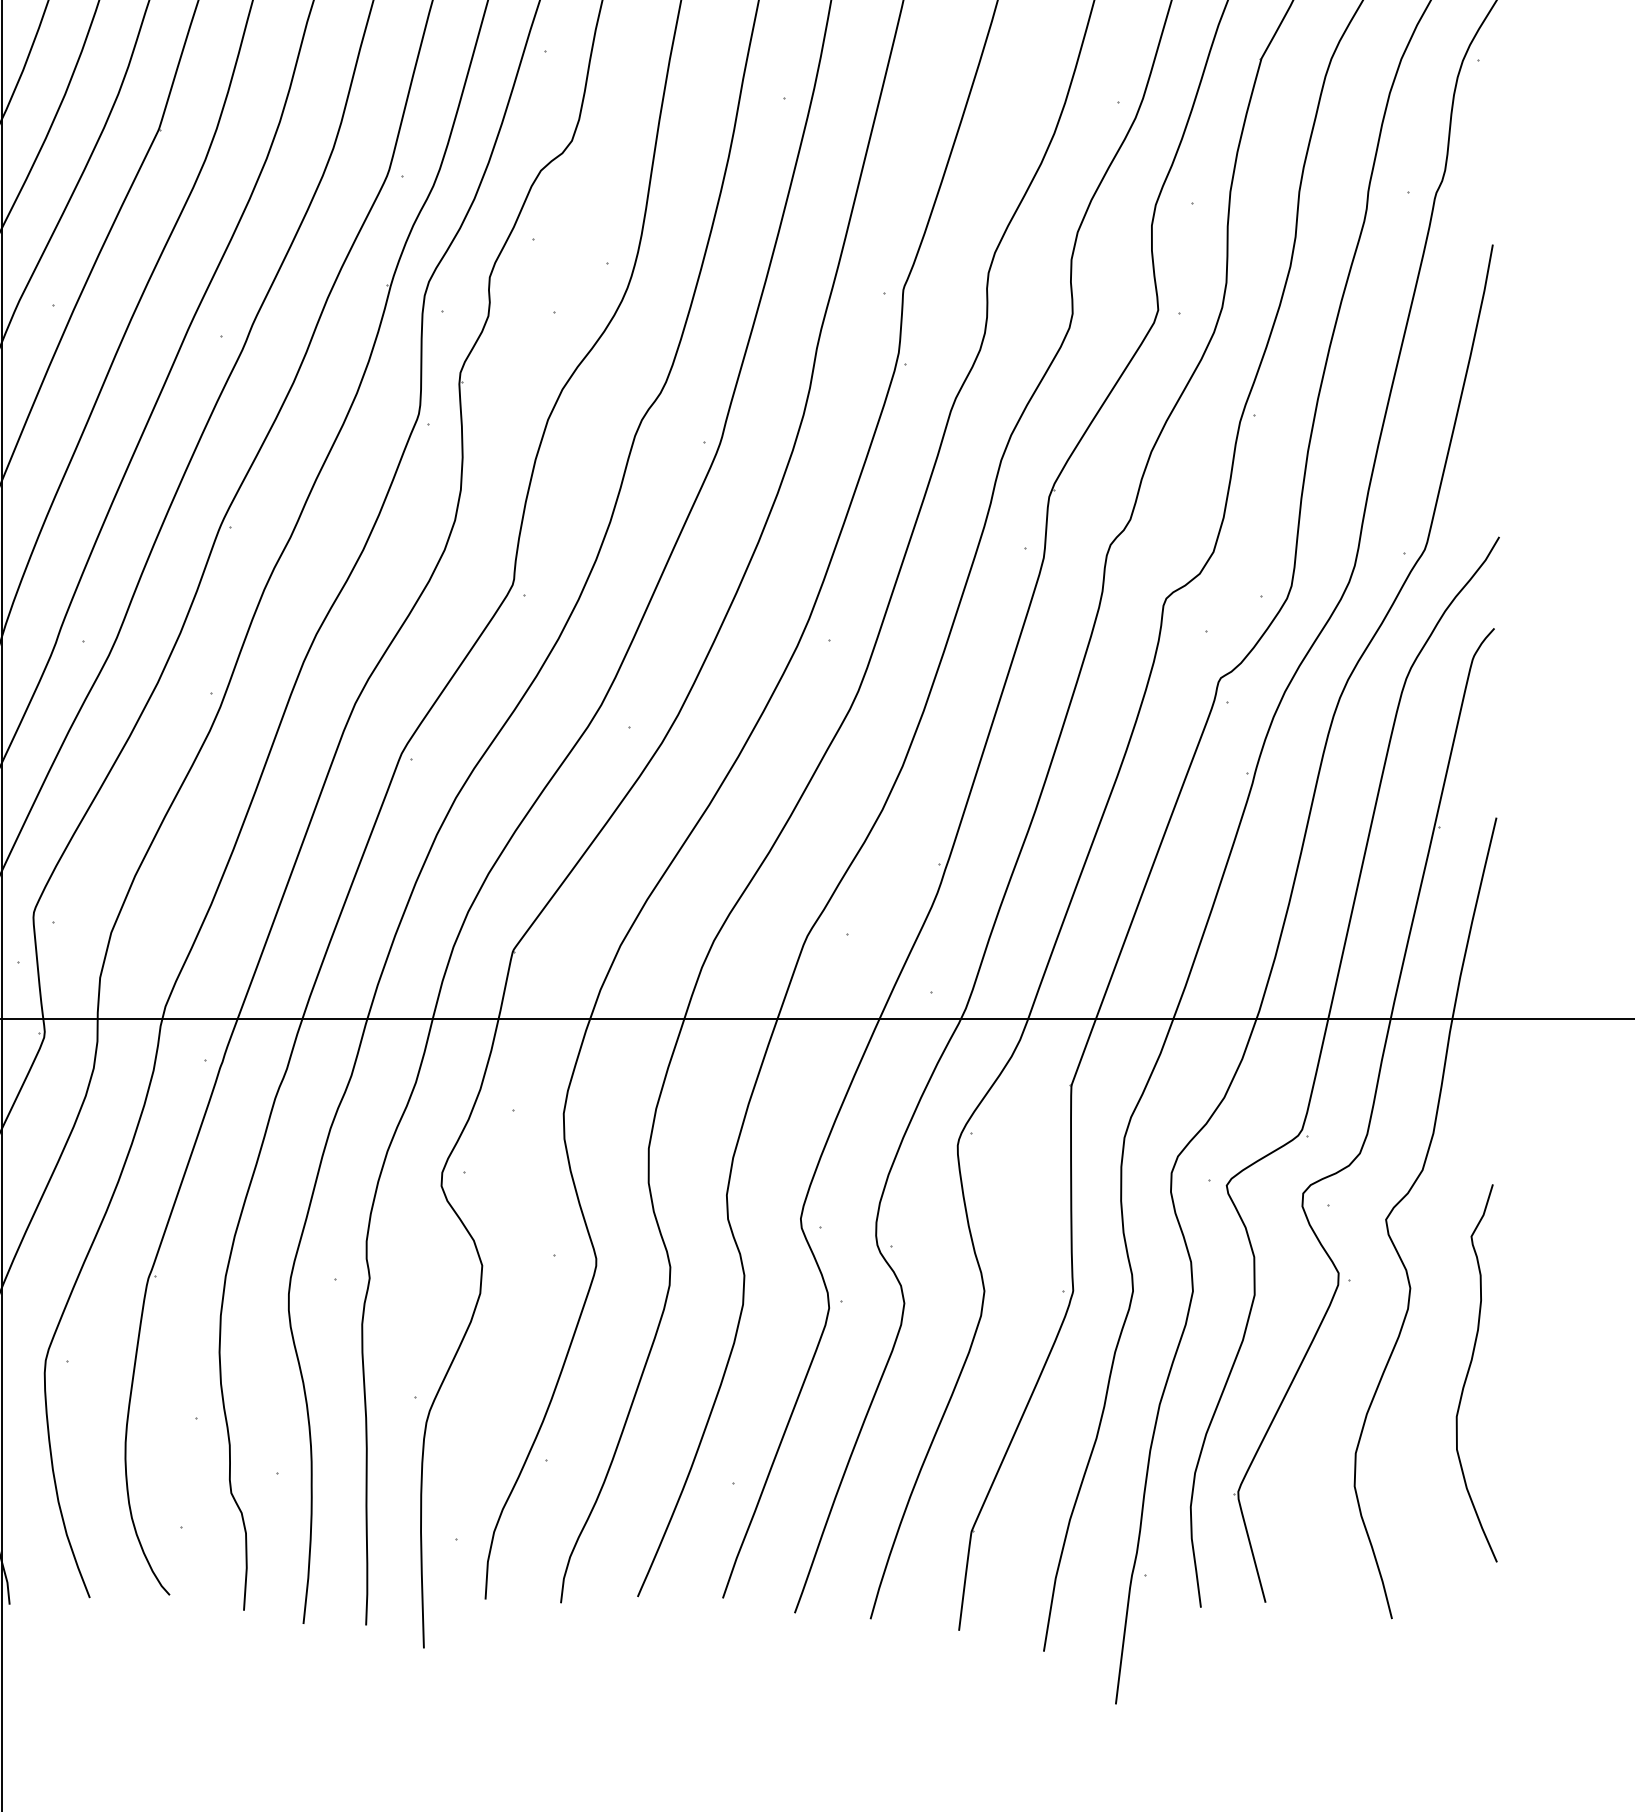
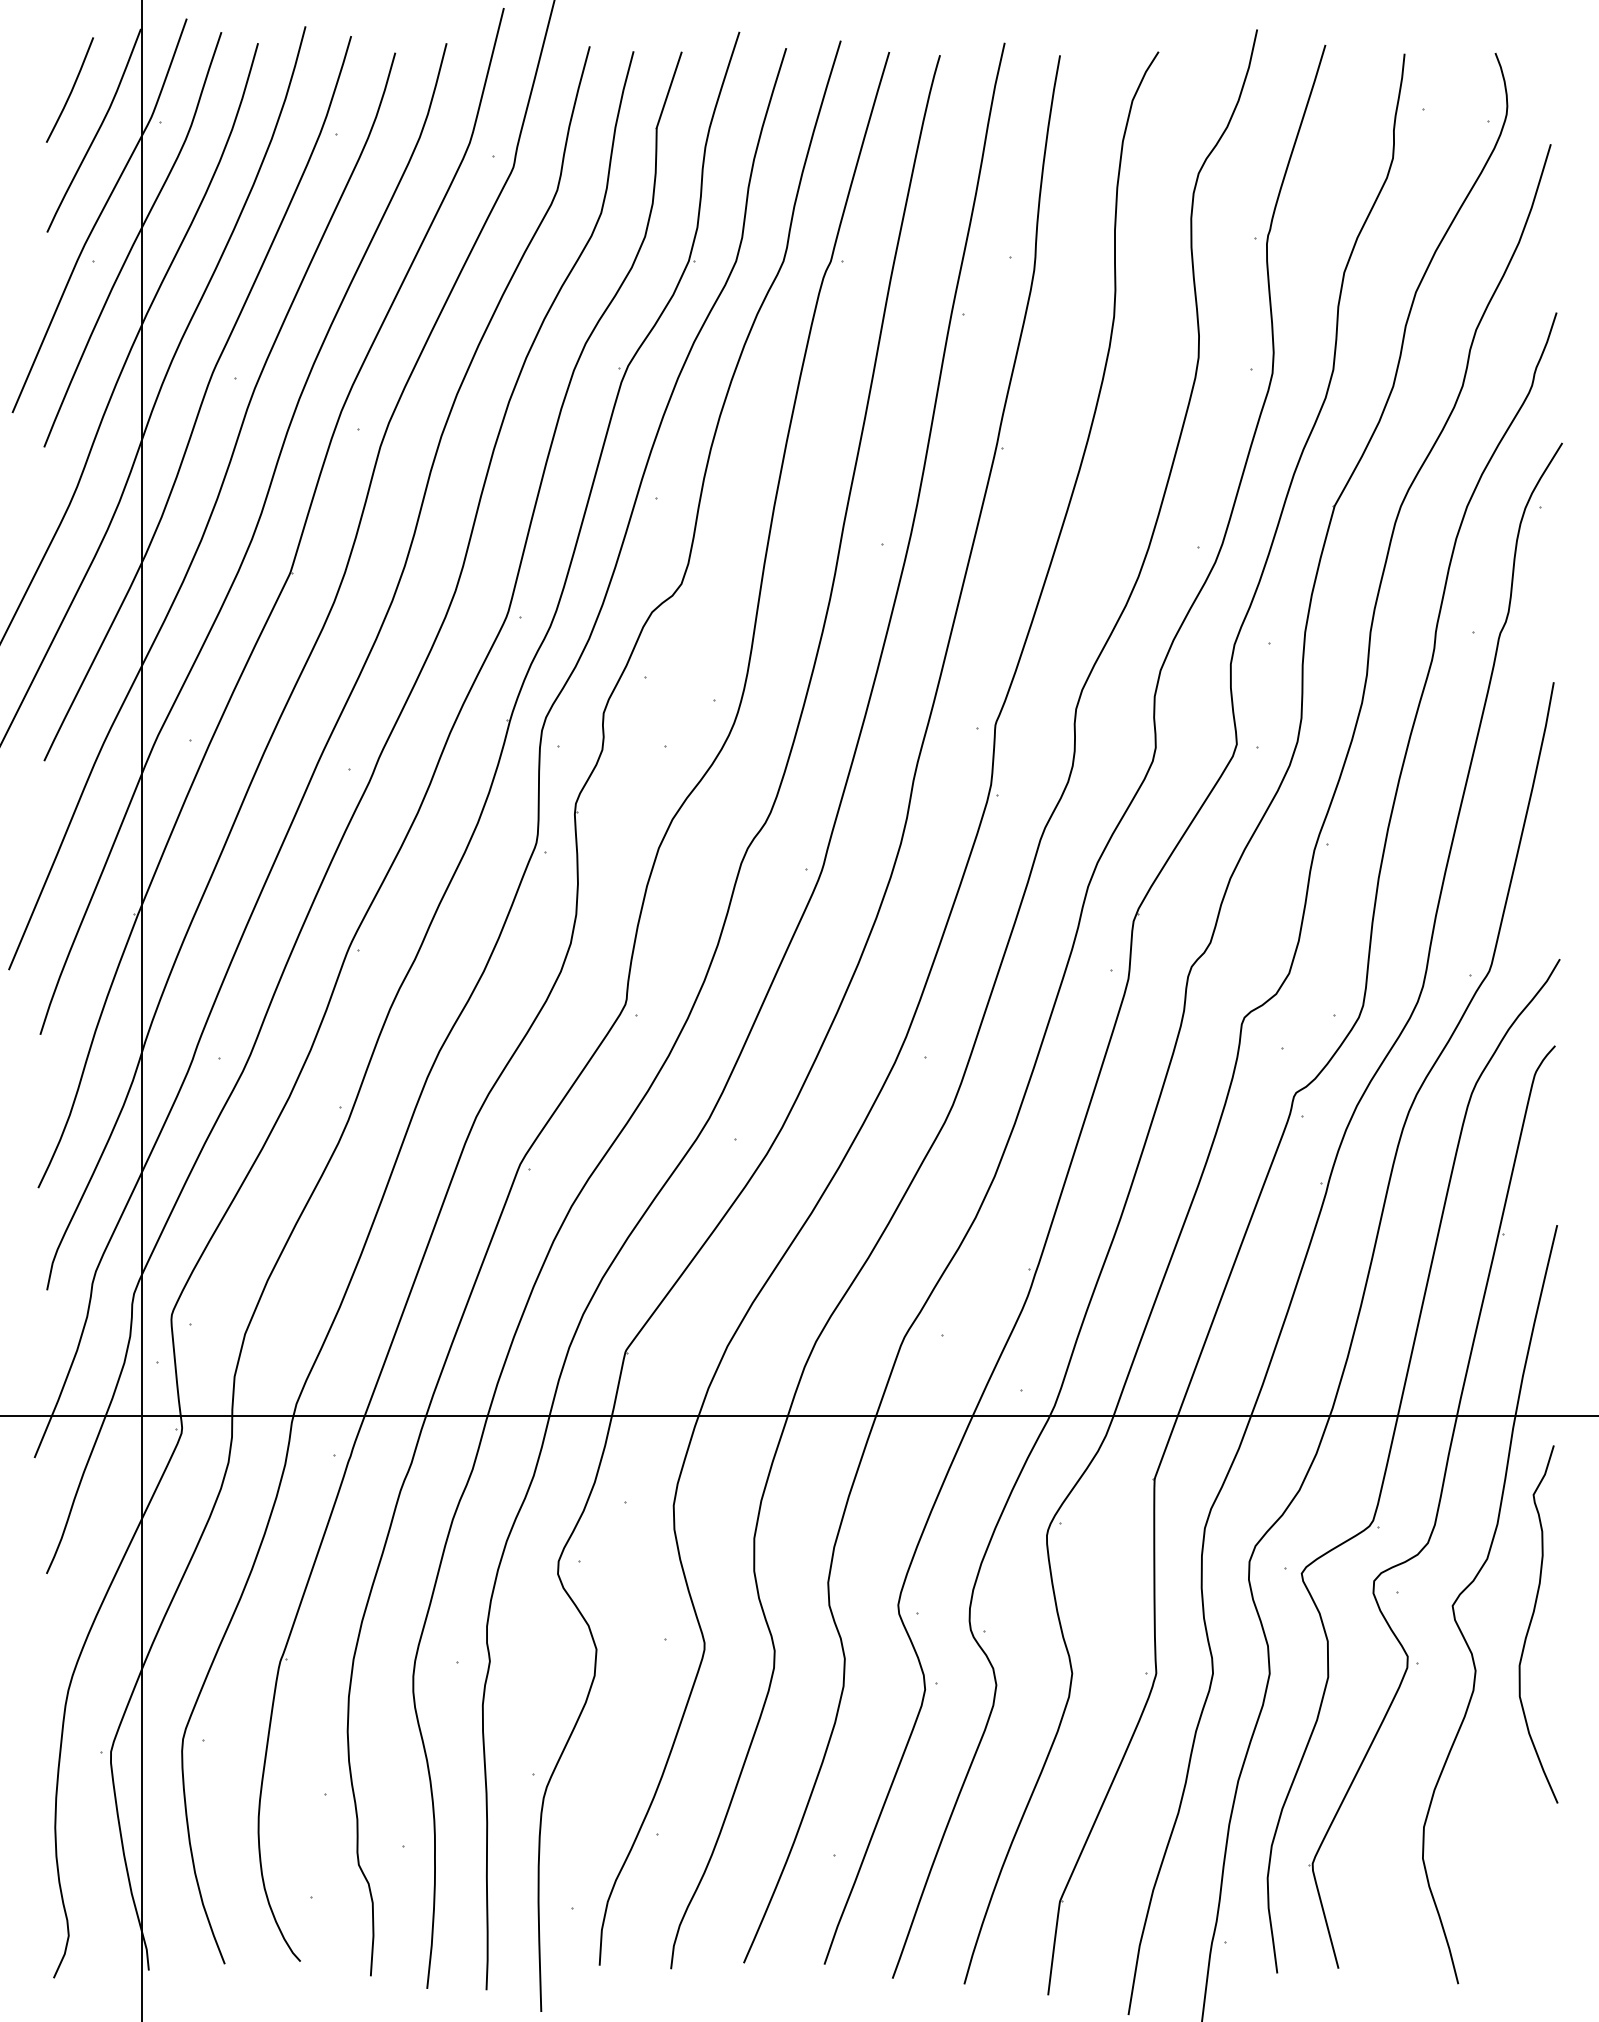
curve: (1469, 1372) -> (1531, 1623), moved

